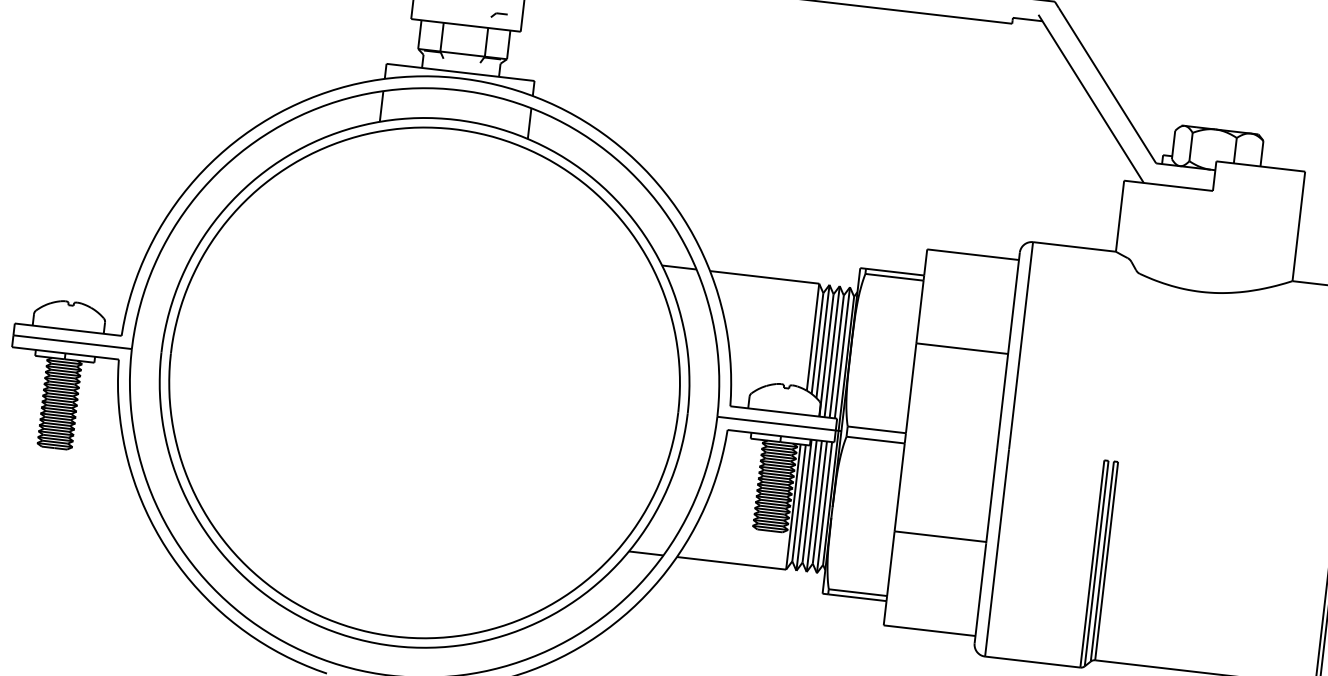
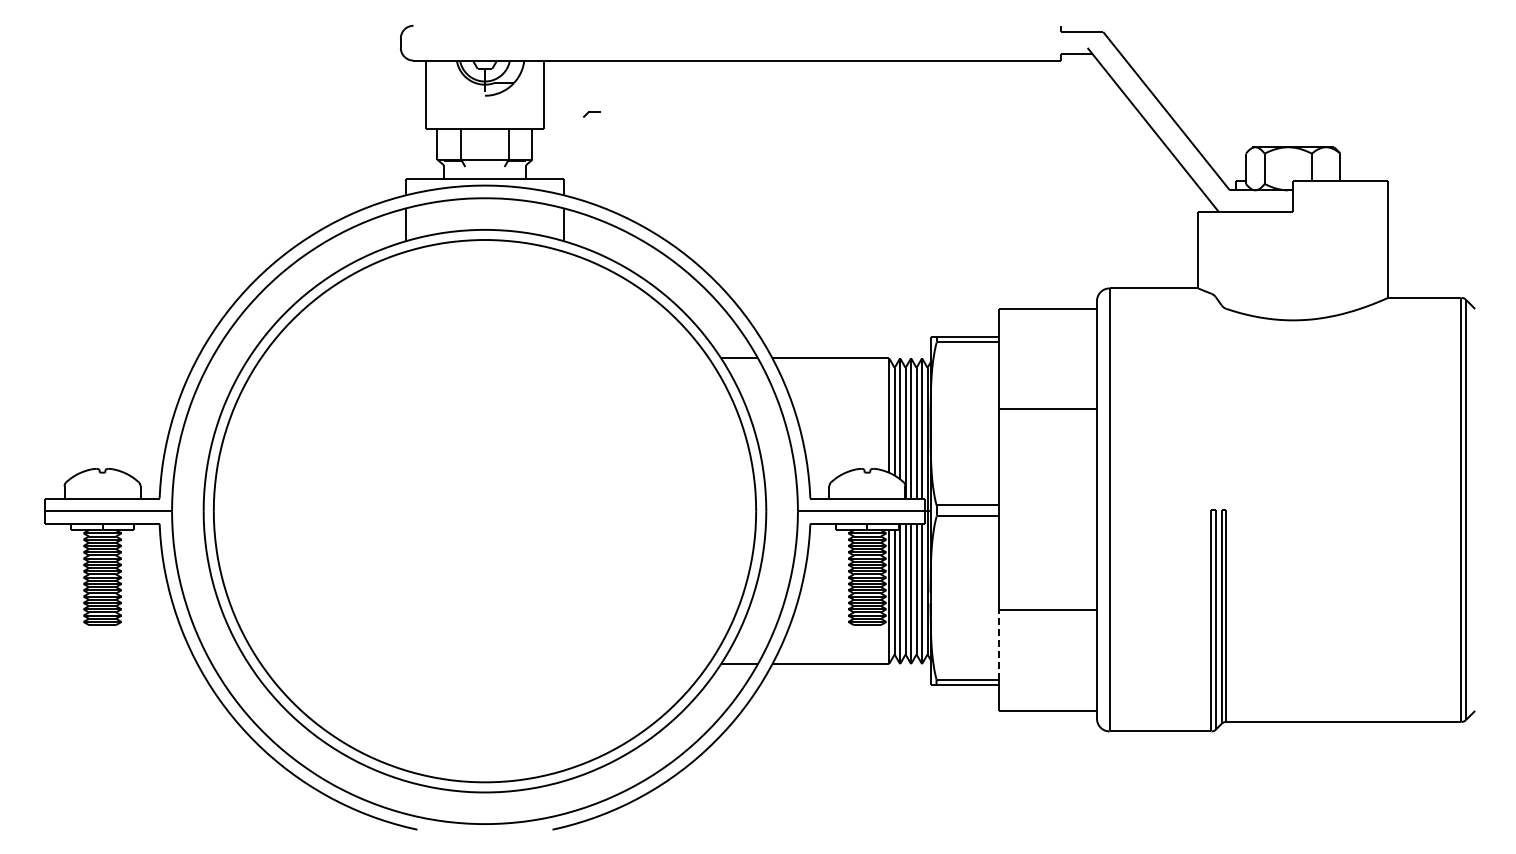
part: (498, 15) -> (591, 114), moved
line: (890, 563) -> (998, 644), solid -> dashed

